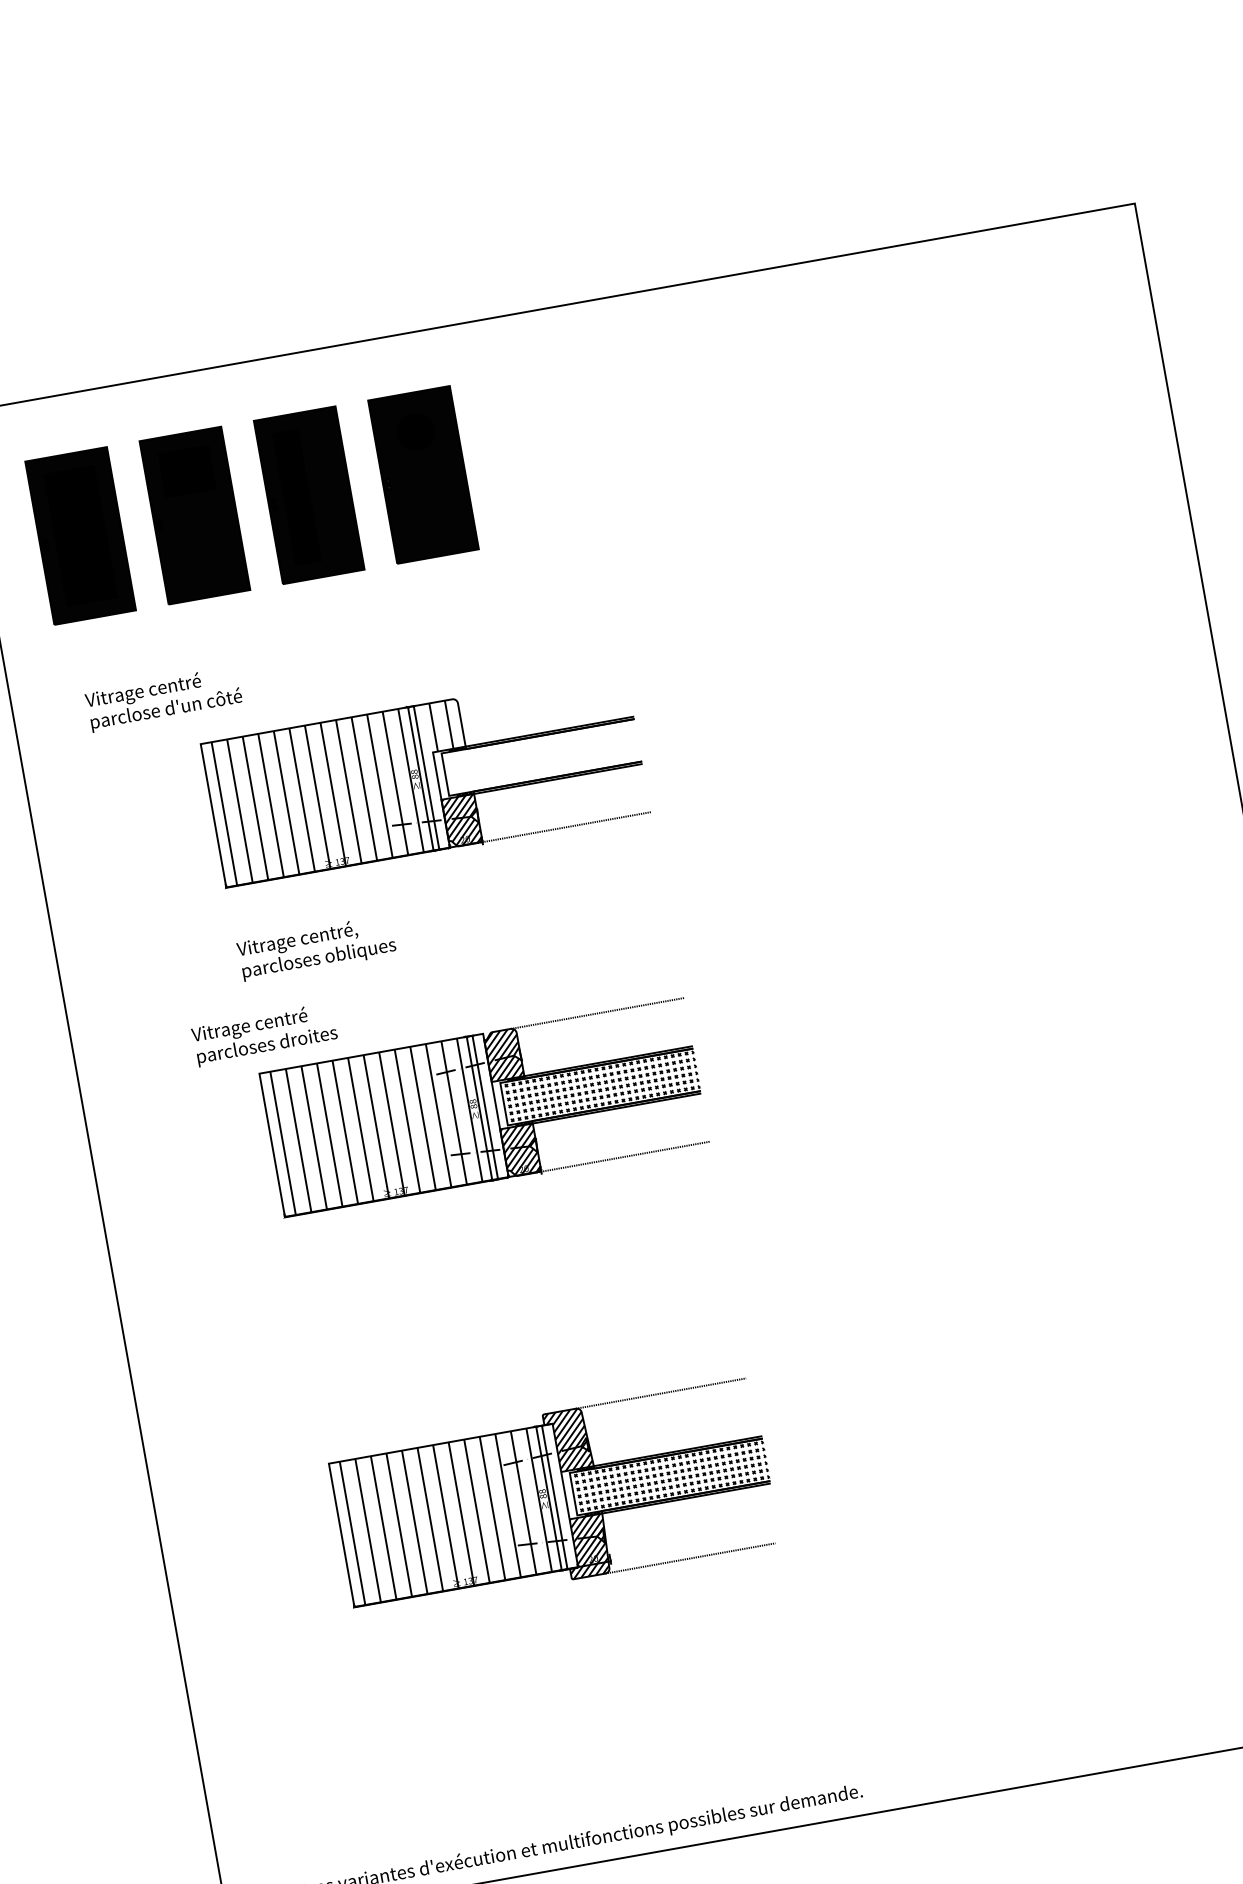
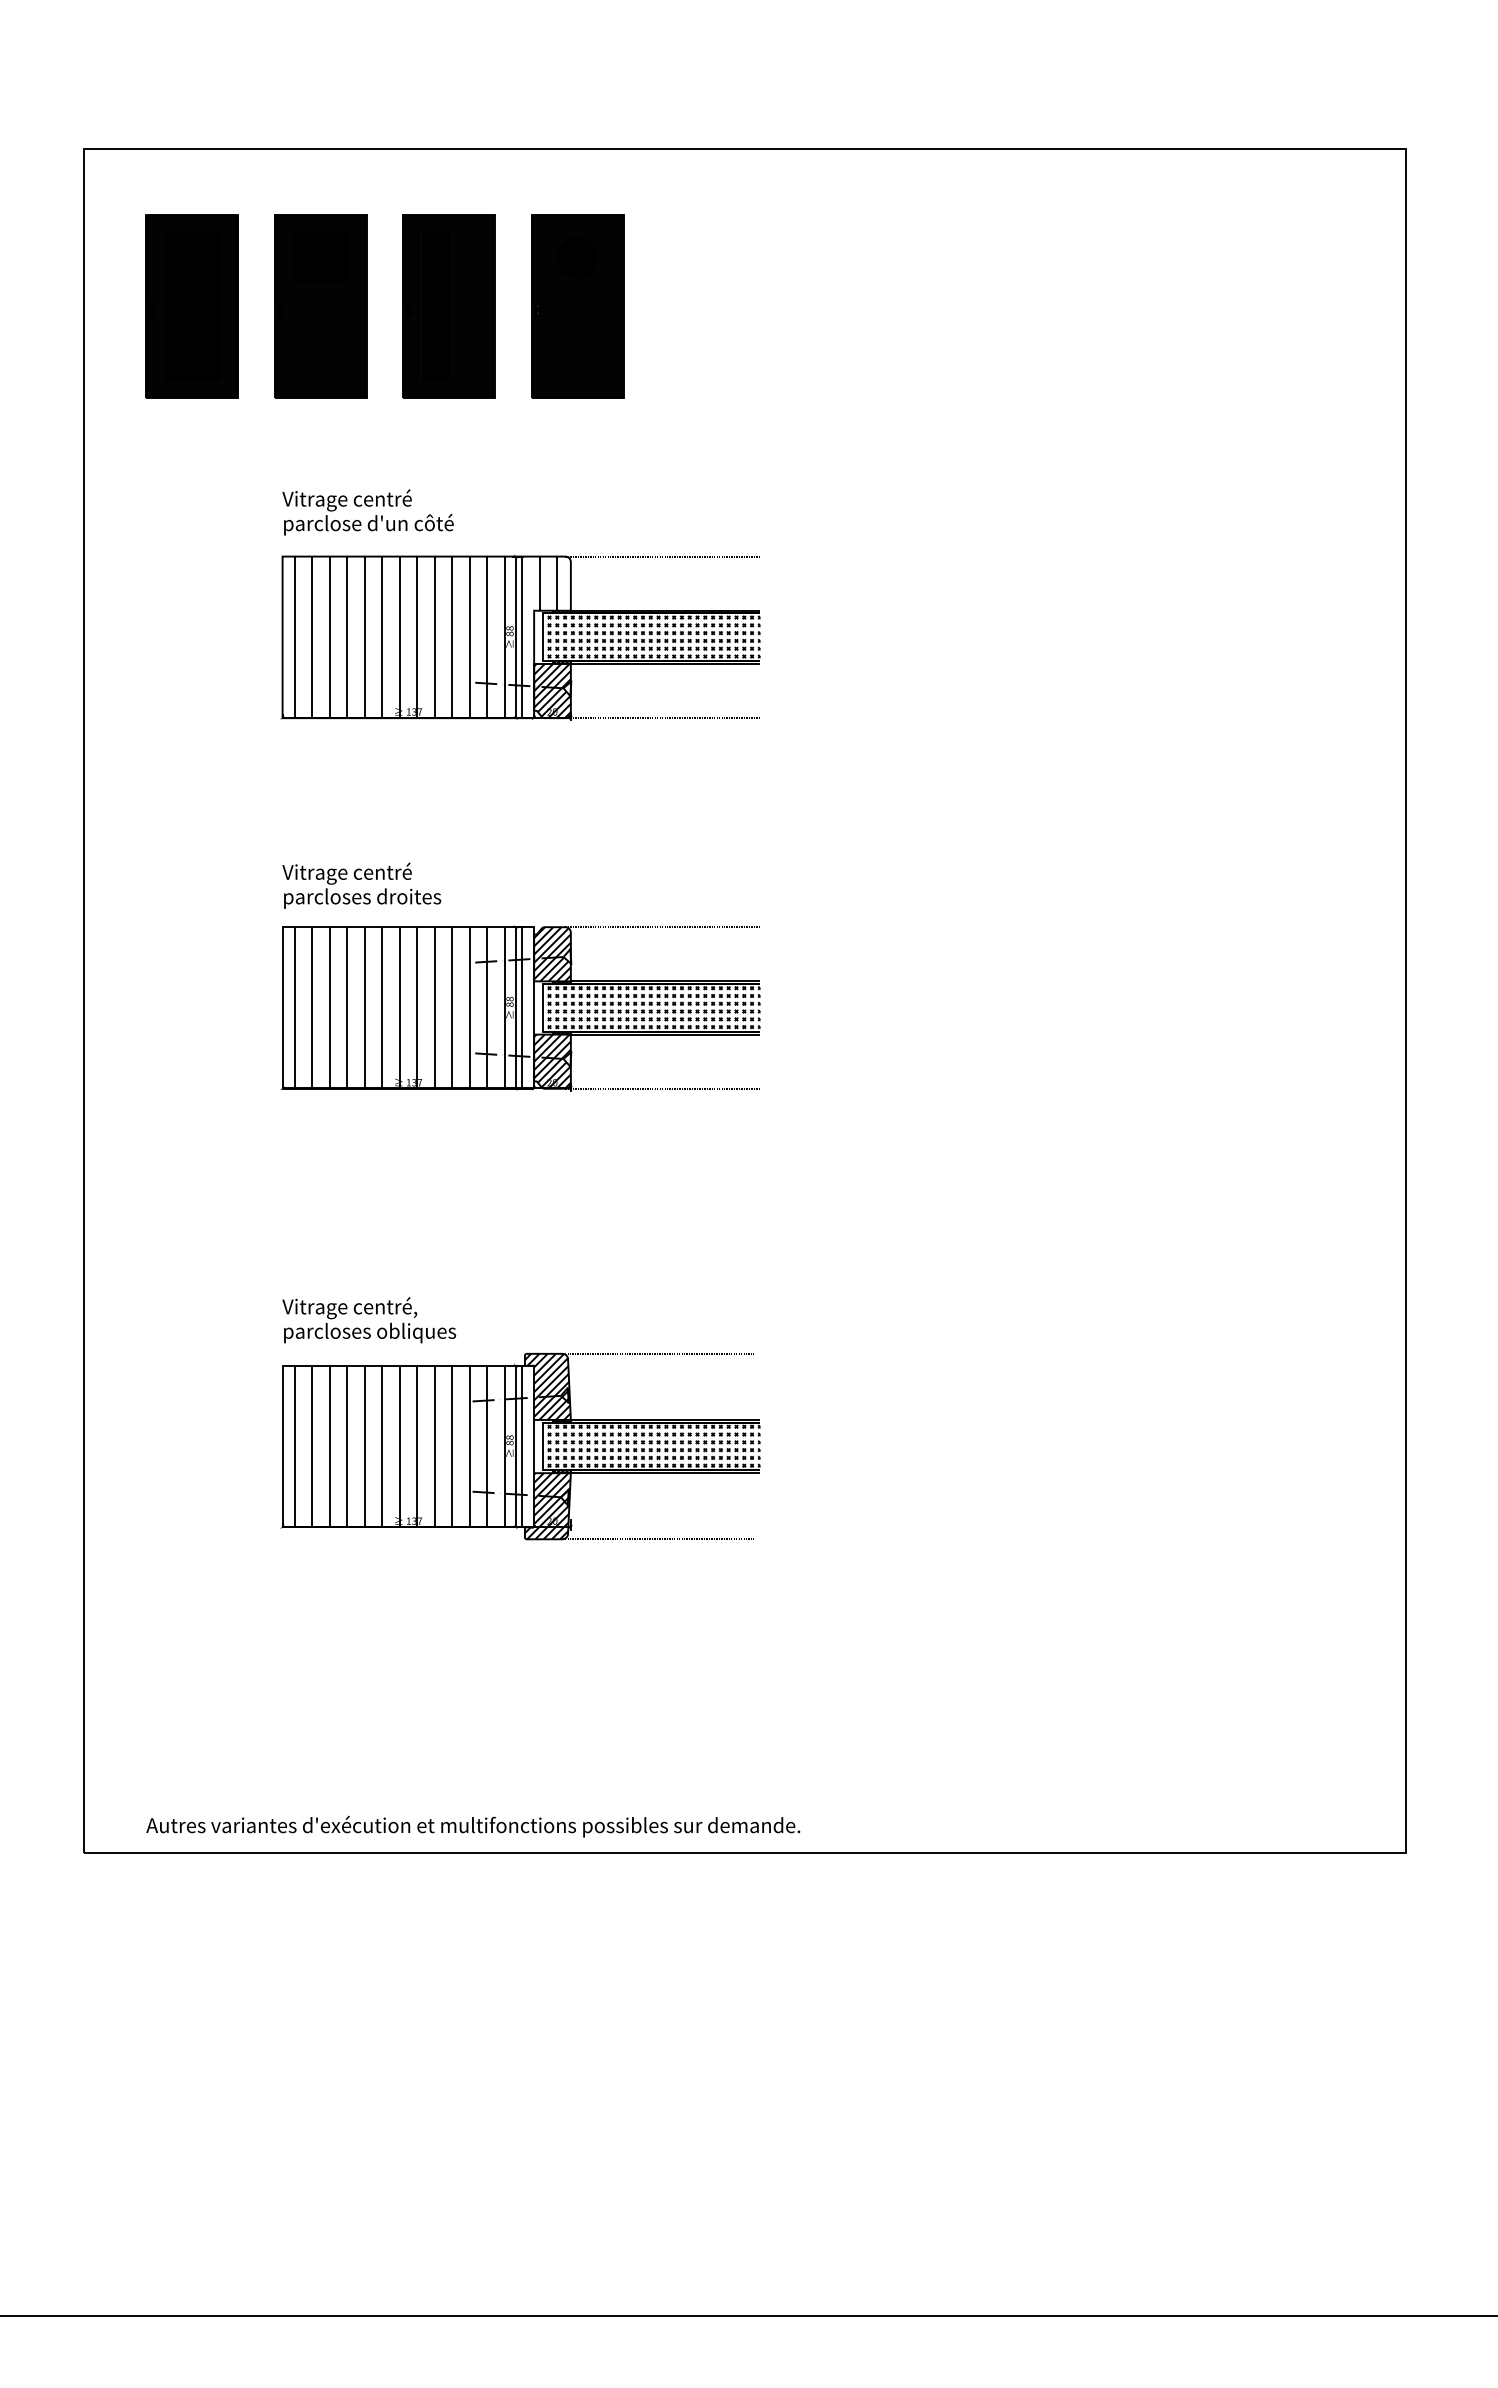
line: (538, 683) -> (662, 556), added
text: (163, 699) -> (367, 512), moved
hatch: (541, 756) -> (651, 636), added
text: (316, 948) -> (369, 1320), moved
text: (264, 1034) -> (361, 885), moved

